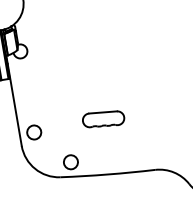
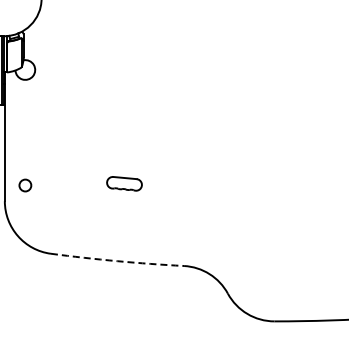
part: (103, 119) -> (124, 183), size x0.6
circle: (34, 132) -> (25, 185), size x0.6
circle: (70, 162) -> (68, 235), removed
arc: (107, 174) -> (117, 261), solid -> dashed

